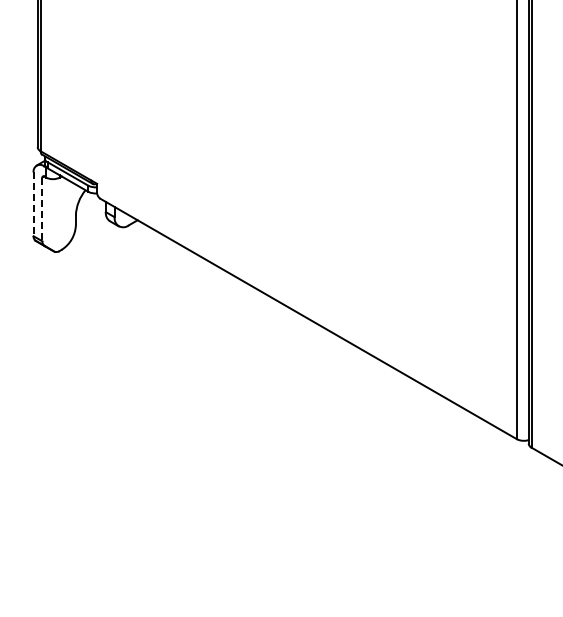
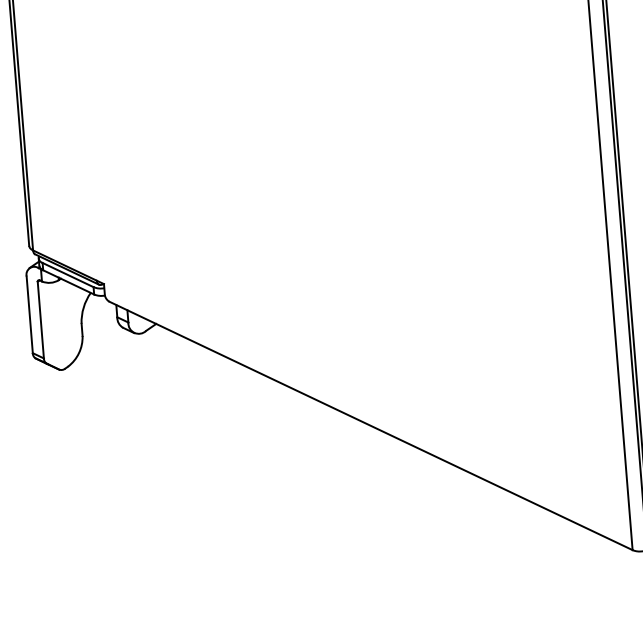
line: (33, 204) -> (29, 315), dashed -> solid
line: (42, 209) -> (40, 320), dashed -> solid

